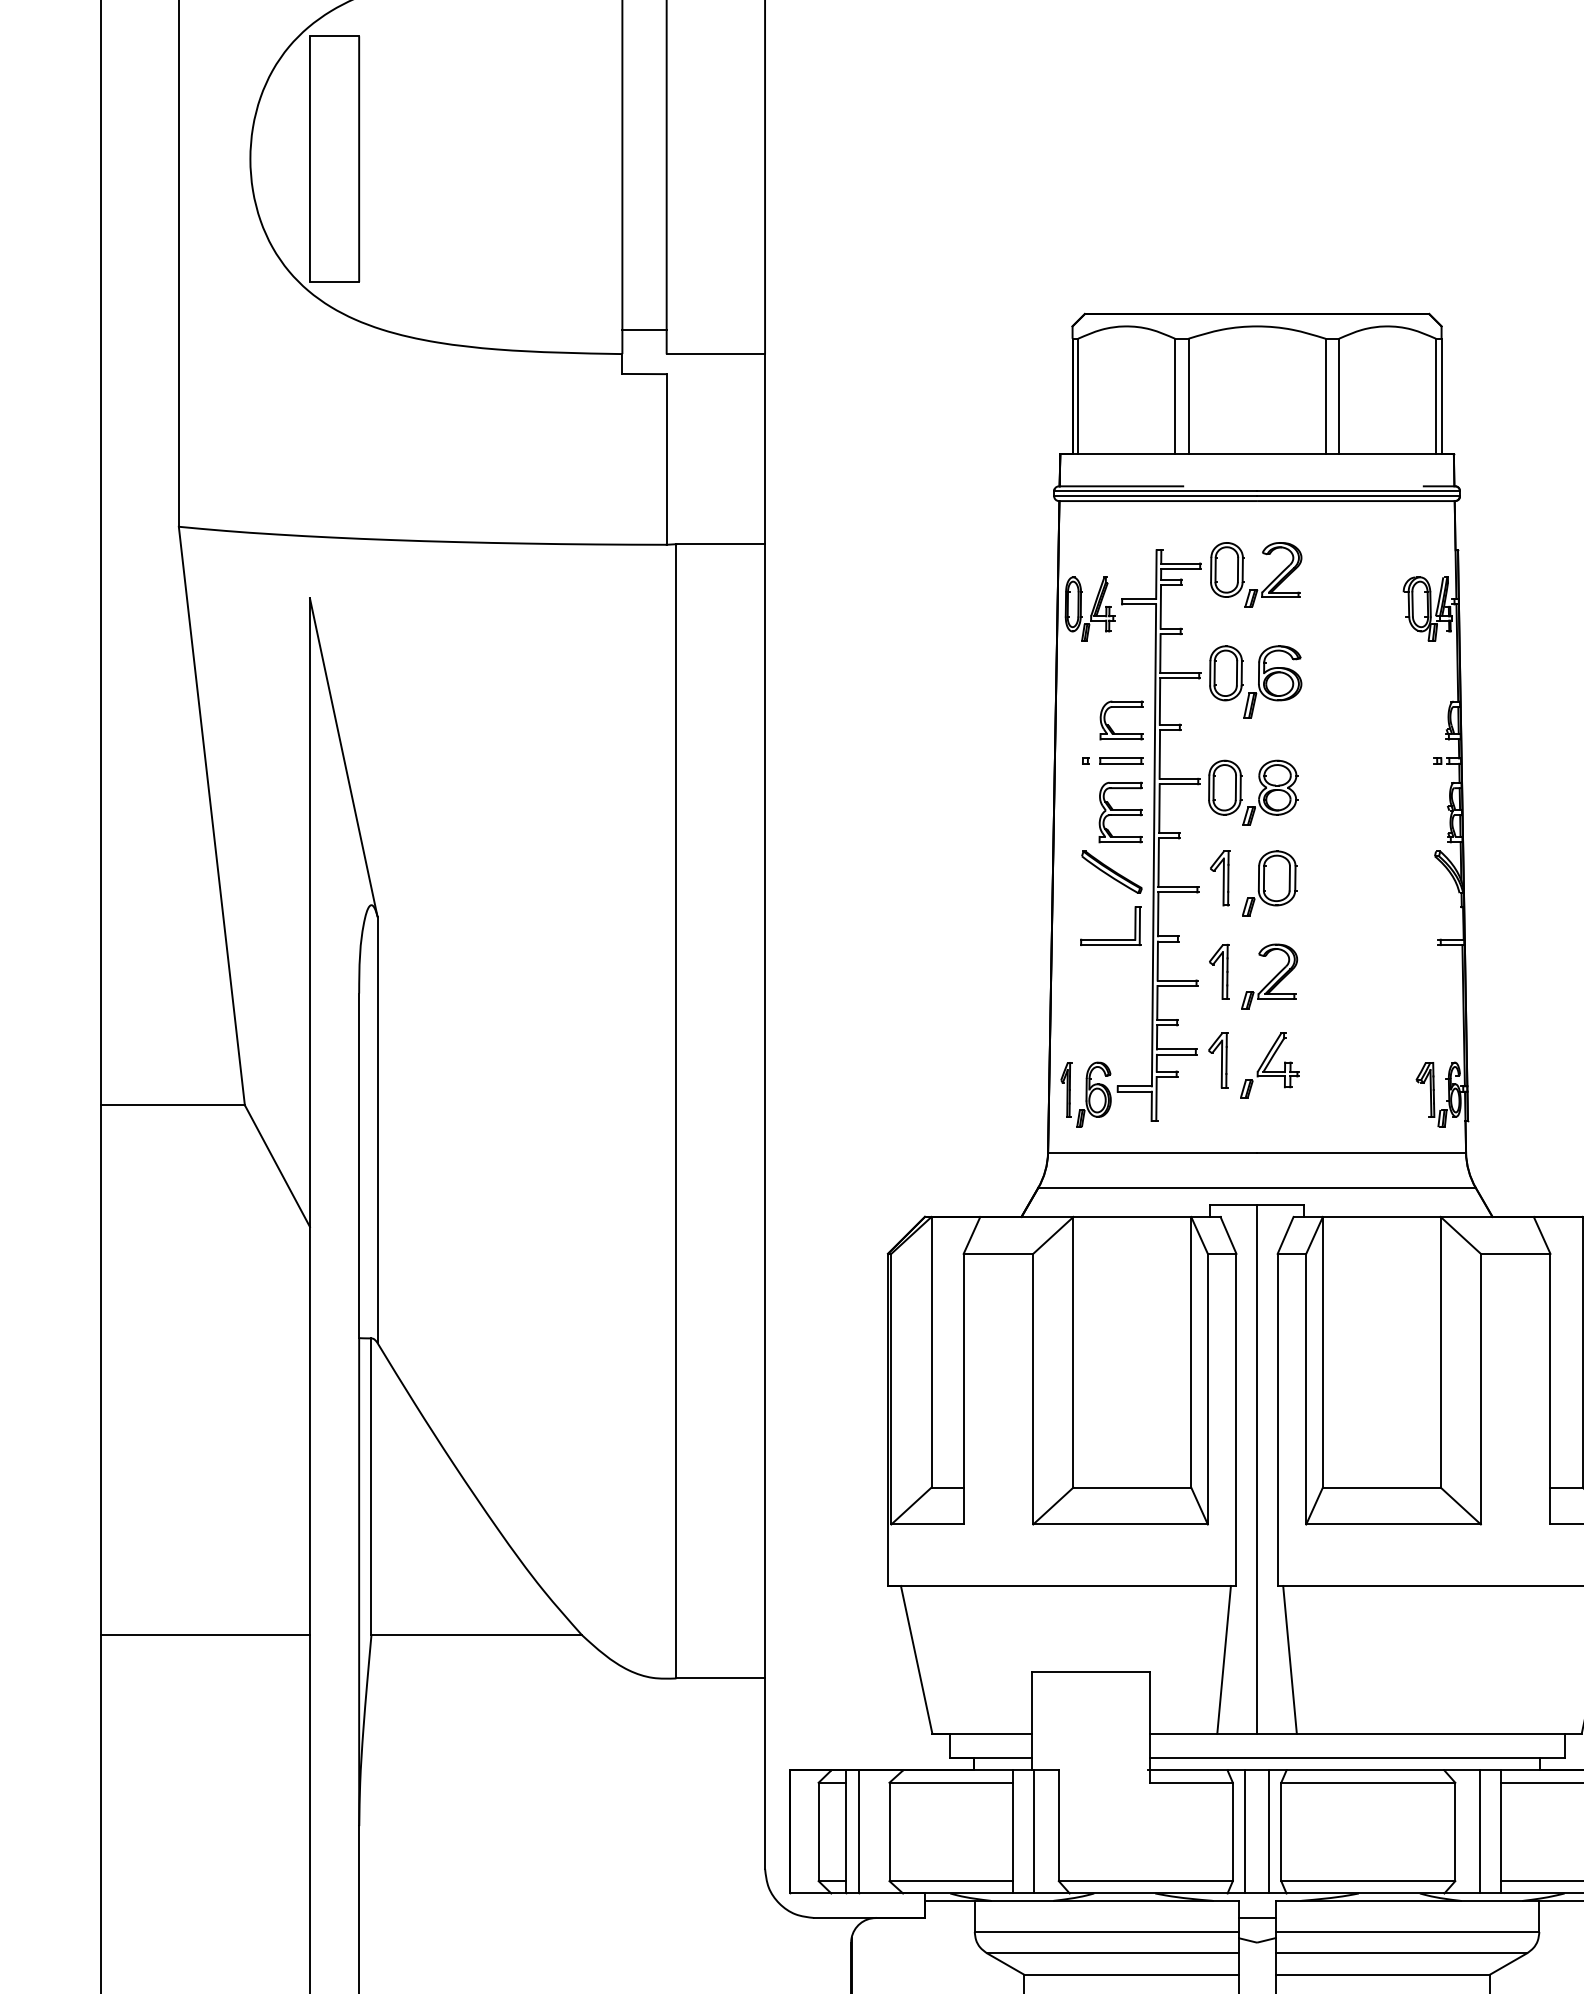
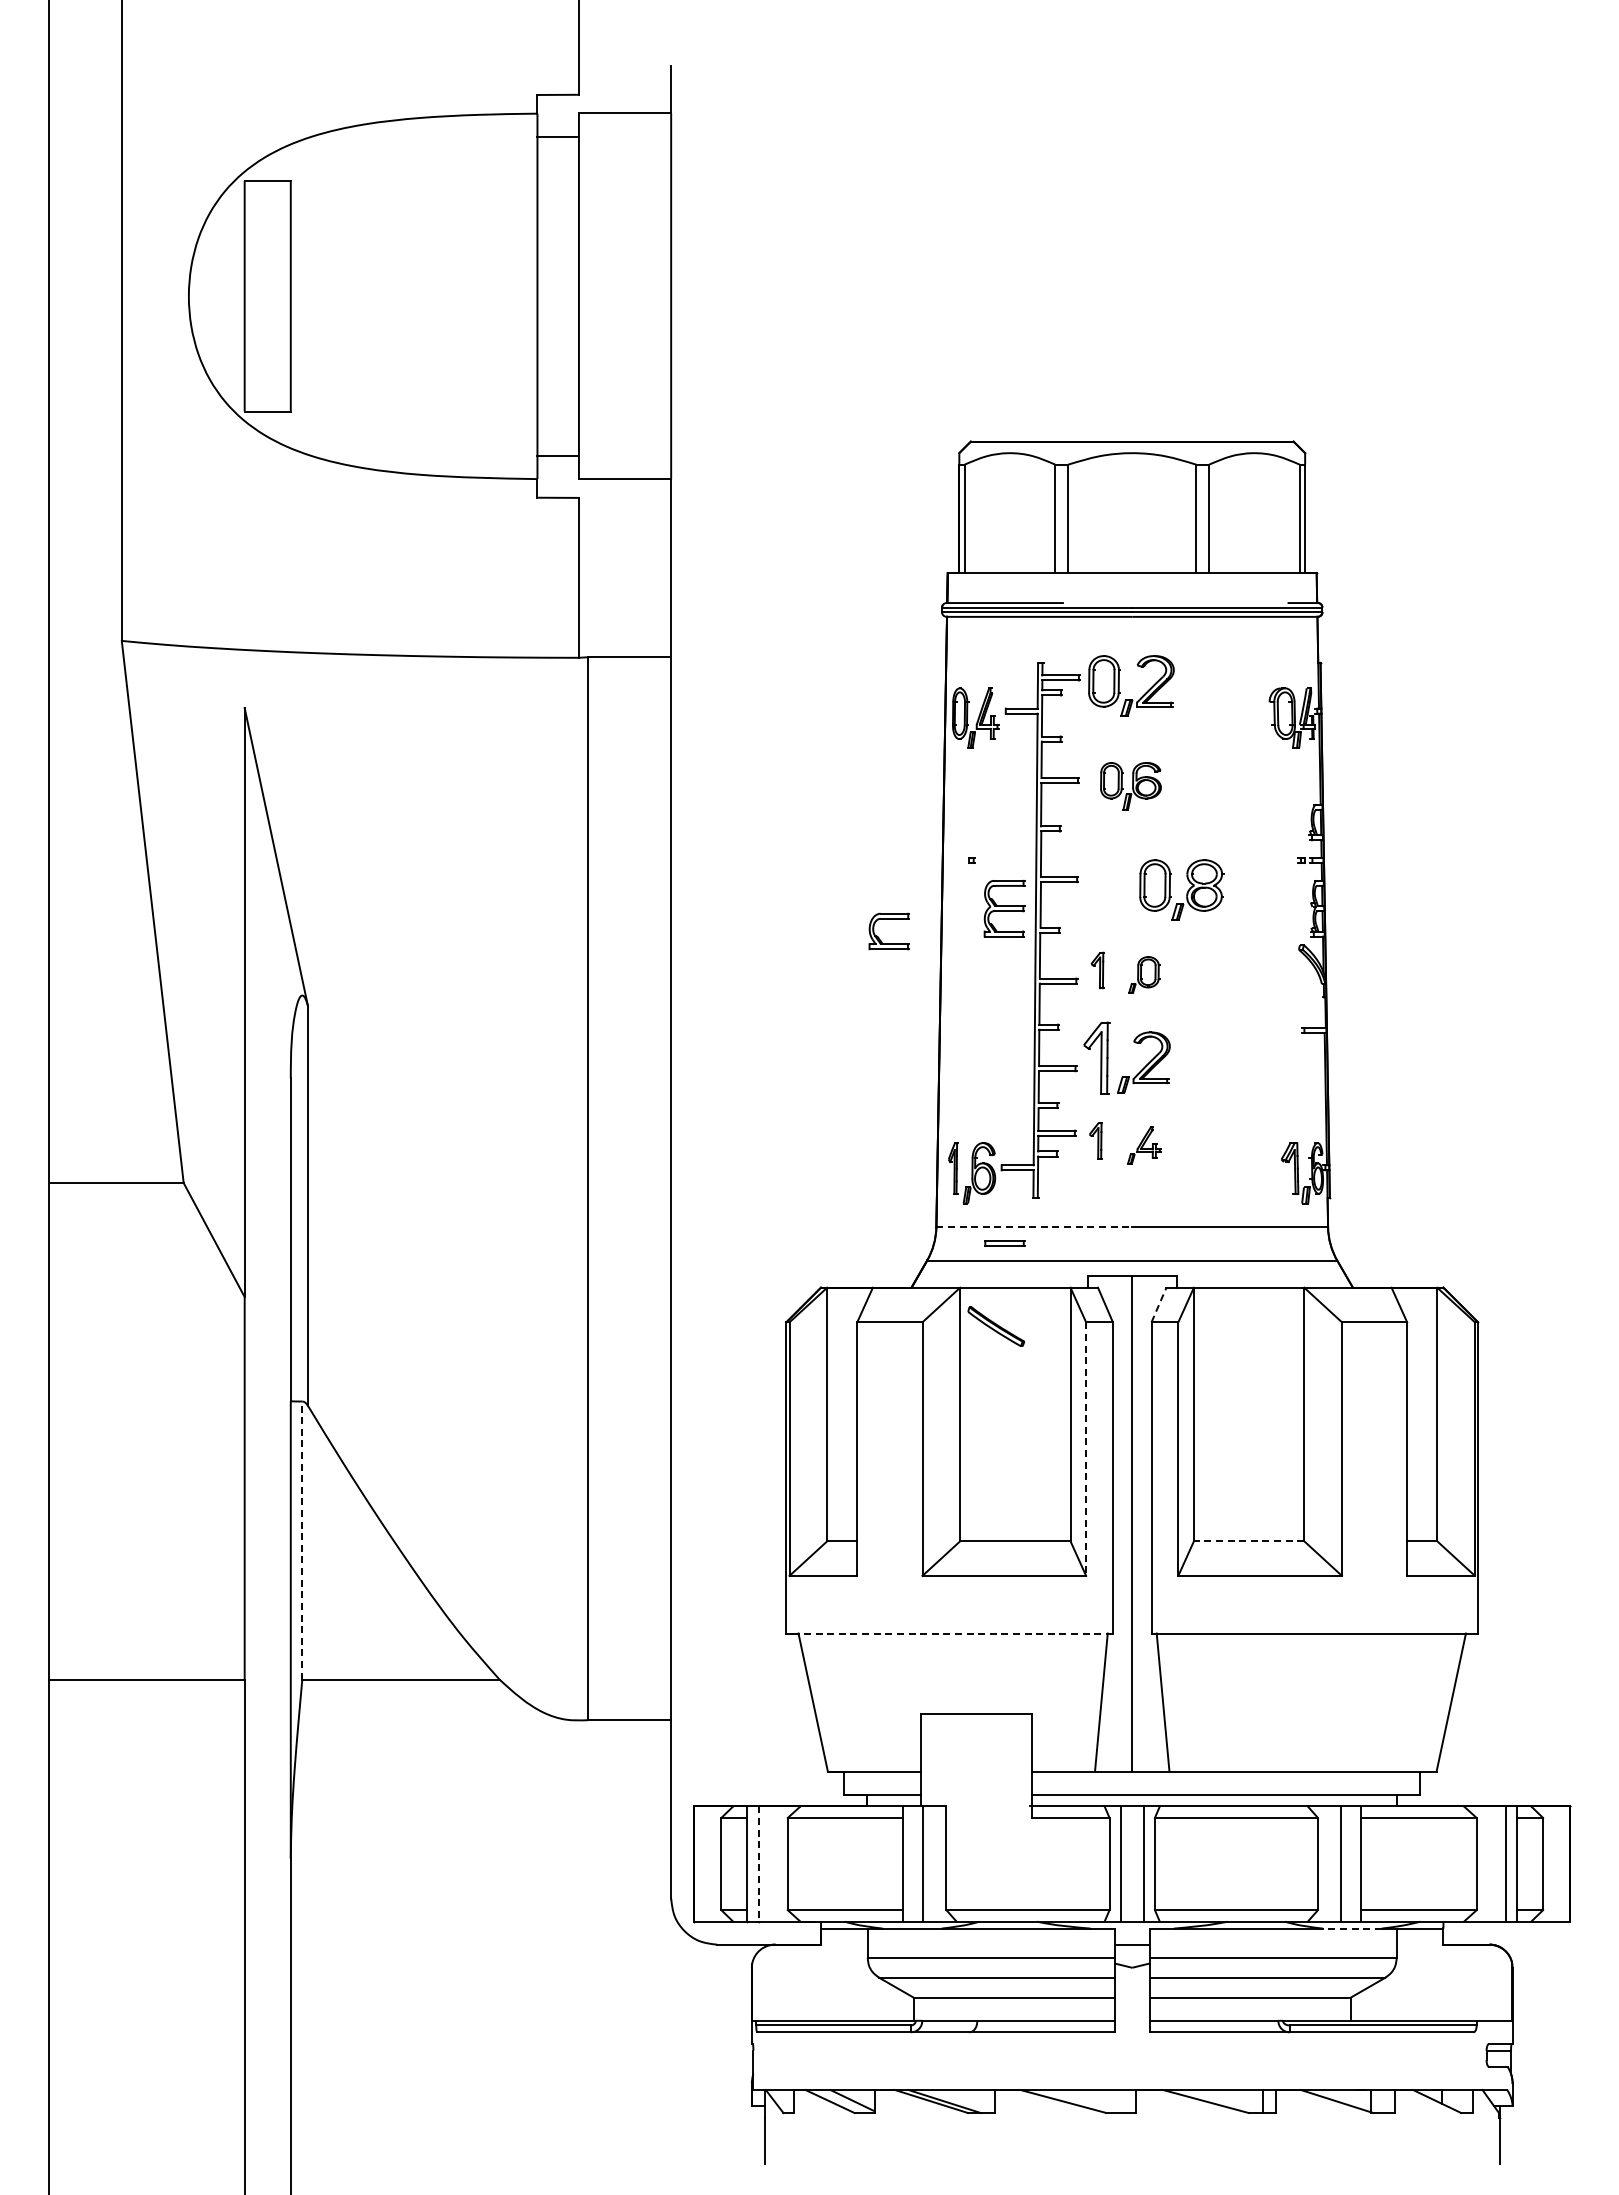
part: (1255, 682) -> (1130, 786), size x0.7
part: (1111, 726) -> (879, 937), moved
part: (1120, 761) -> (1004, 1243), moved
part: (1253, 792) -> (1181, 889), moved
part: (1112, 872) -> (996, 1326), moved
part: (1220, 878) -> (1097, 970), size x0.7
part: (1270, 882) -> (1144, 974), size x0.6
part: (1111, 939) -> (995, 1027), removed
part: (1218, 971) -> (1096, 1057), size x1.4
part: (1217, 1059) -> (1095, 1140), size x0.7
part: (1270, 1065) -> (1144, 1145), size x0.6
line: (1152, 1152) -> (1034, 1227), solid -> dashed
line: (1286, 1235) -> (1159, 1305), solid -> dashed
line: (1208, 1389) -> (1086, 1449), solid -> dashed
line: (371, 1486) -> (302, 1540), solid -> dashed
line: (1381, 1487) -> (1248, 1541), solid -> dashed
line: (1062, 1585) -> (949, 1633), solid -> dashed
line: (858, 1832) -> (758, 1864), solid -> dashed
line: (1491, 1900) -> (1351, 1928), solid -> dashed

